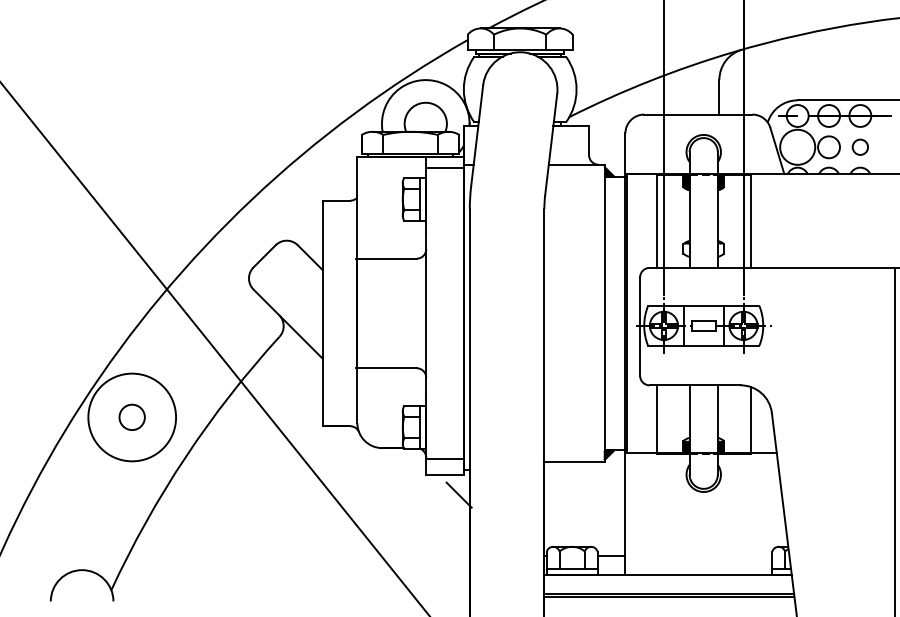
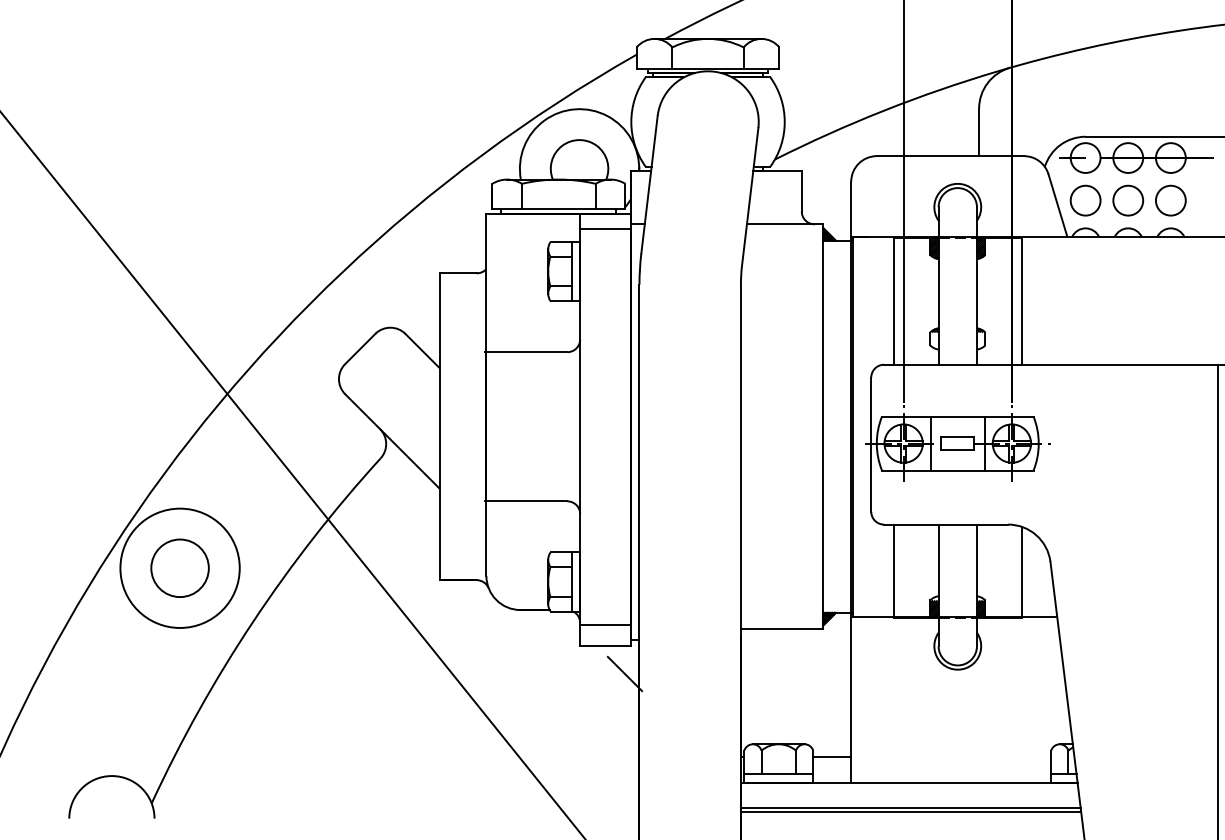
circle: (797, 147) -> (1085, 200), size x0.62
circle: (860, 147) -> (1170, 200), size x1.43
circle: (131, 416) -> (179, 567), size x1.67

